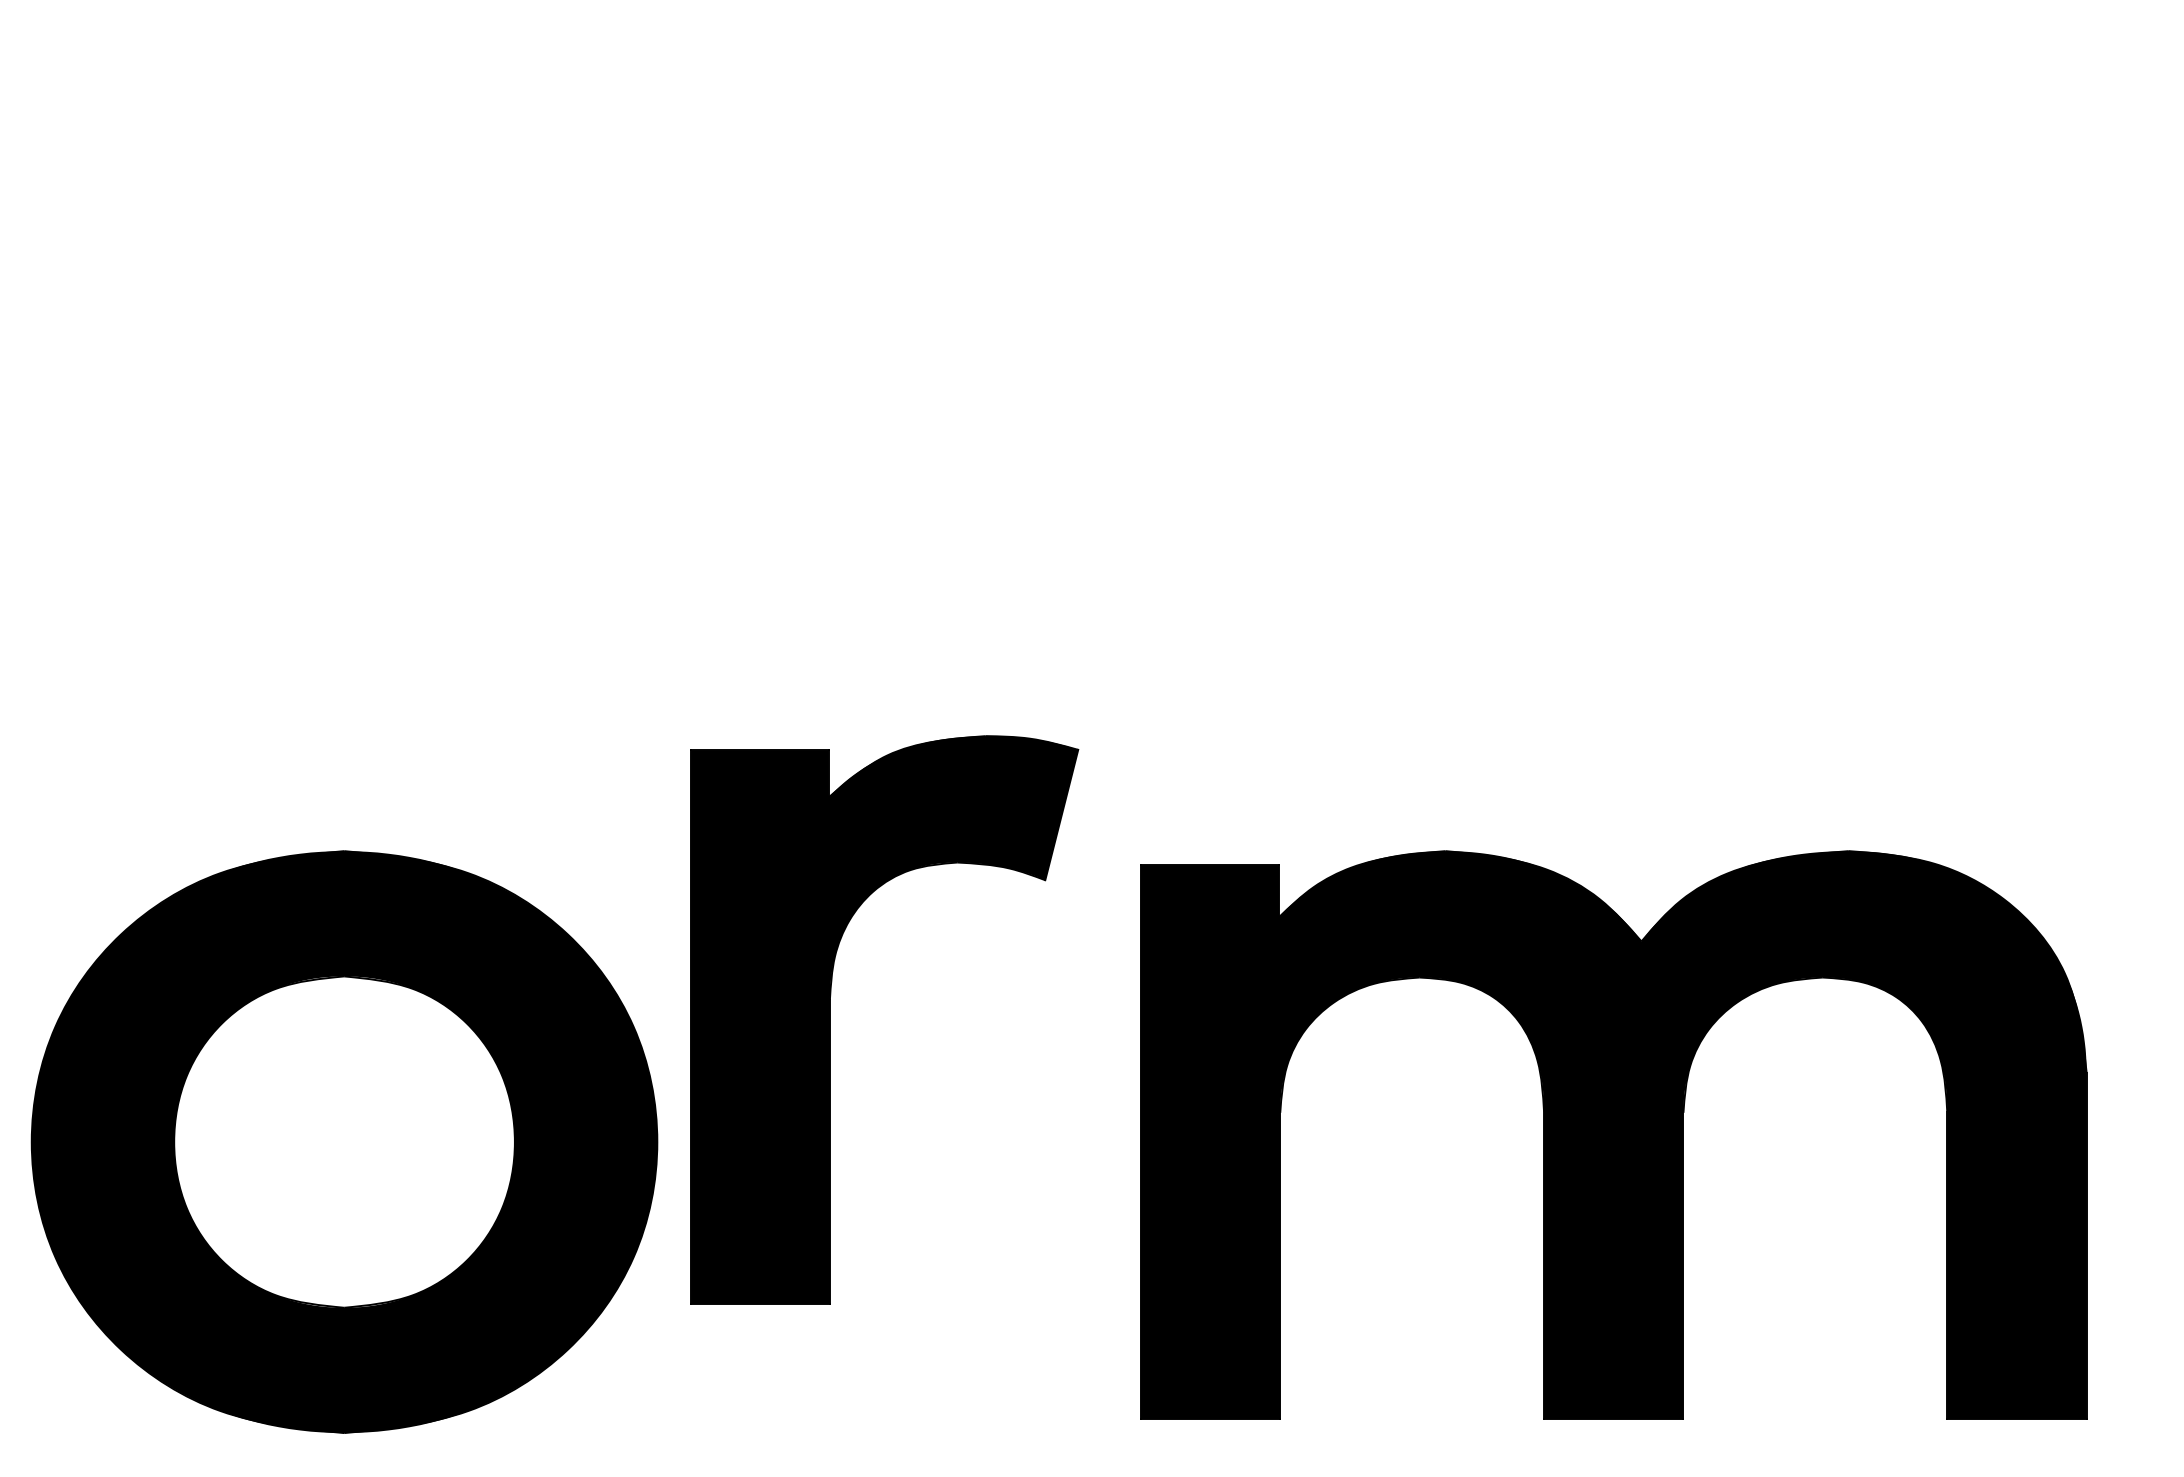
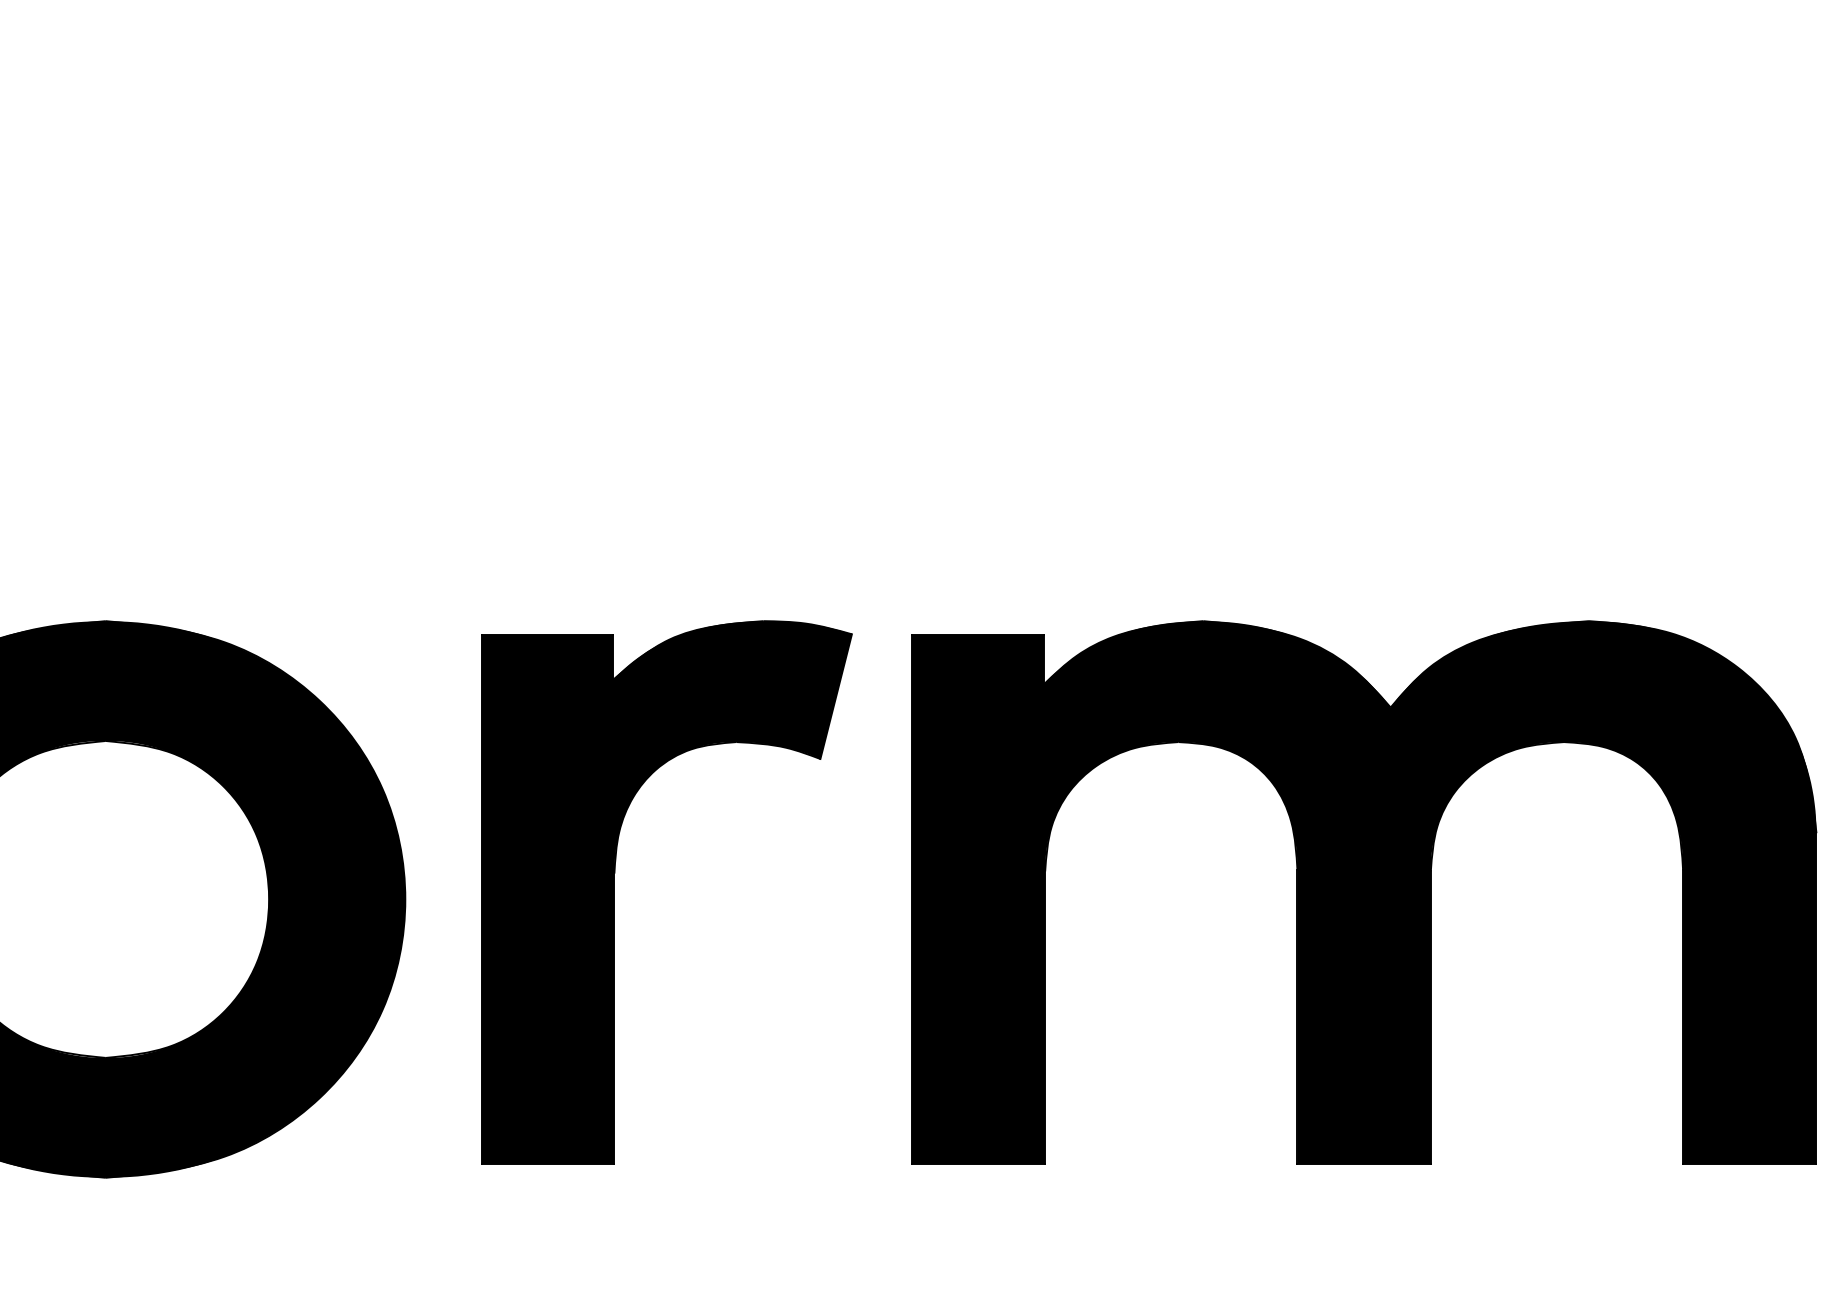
part: (830, 1019) -> (614, 892), moved
part: (1613, 1134) -> (1363, 892), moved

